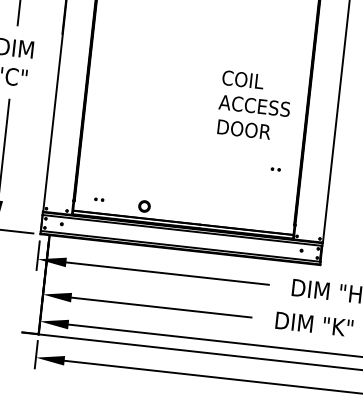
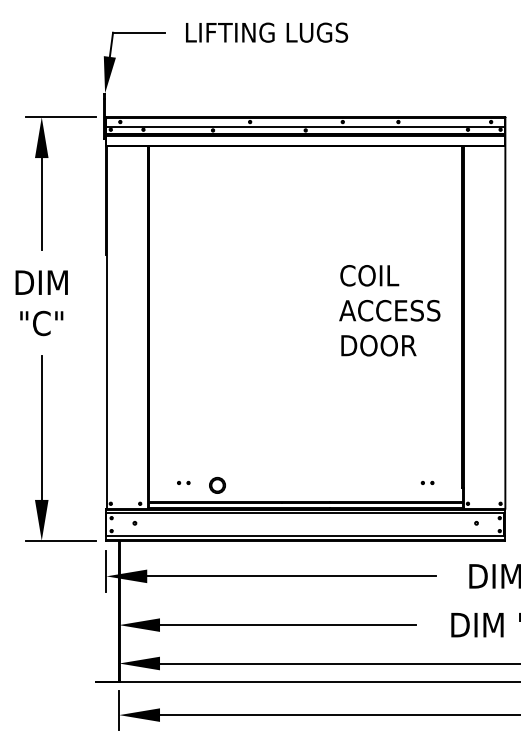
text: (254, 105) -> (389, 310), moved
part: (275, 169) -> (427, 482), moved
circle: (144, 206) -> (217, 485), moved

